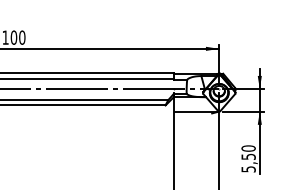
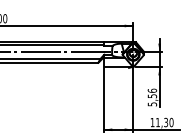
text: (247, 148) -> (151, 90), 5,50 -> 5,56

